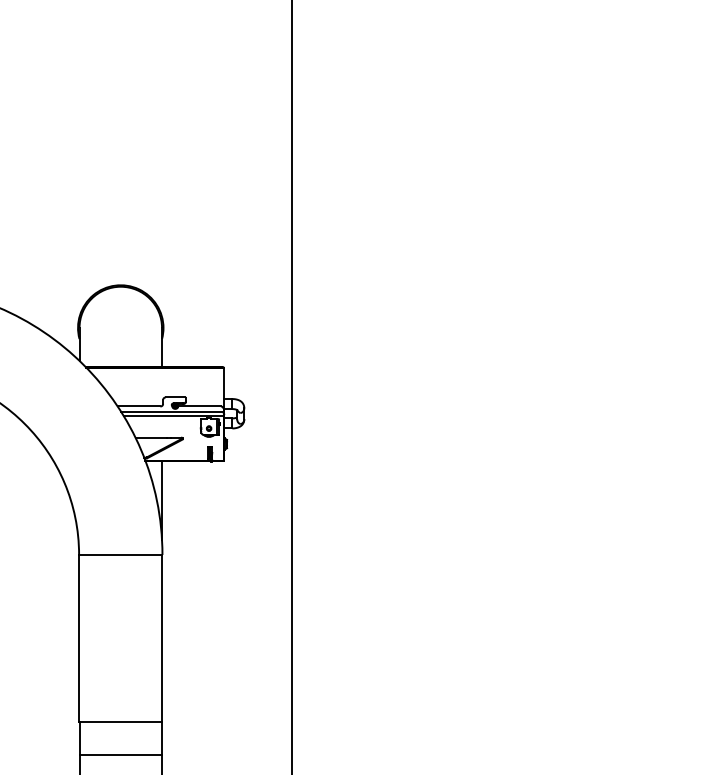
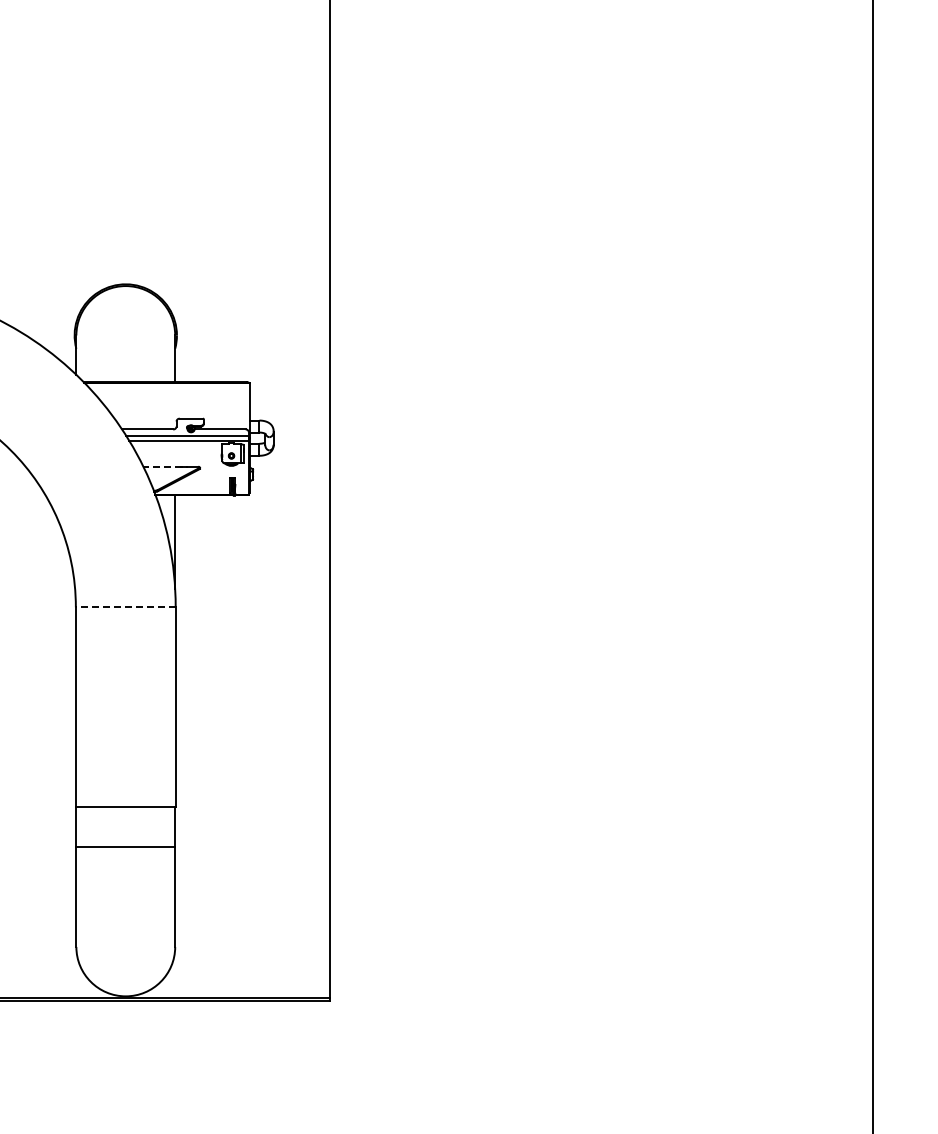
line: (151, 437) -> (162, 466), solid -> dashed
line: (120, 555) -> (125, 607), solid -> dashed

